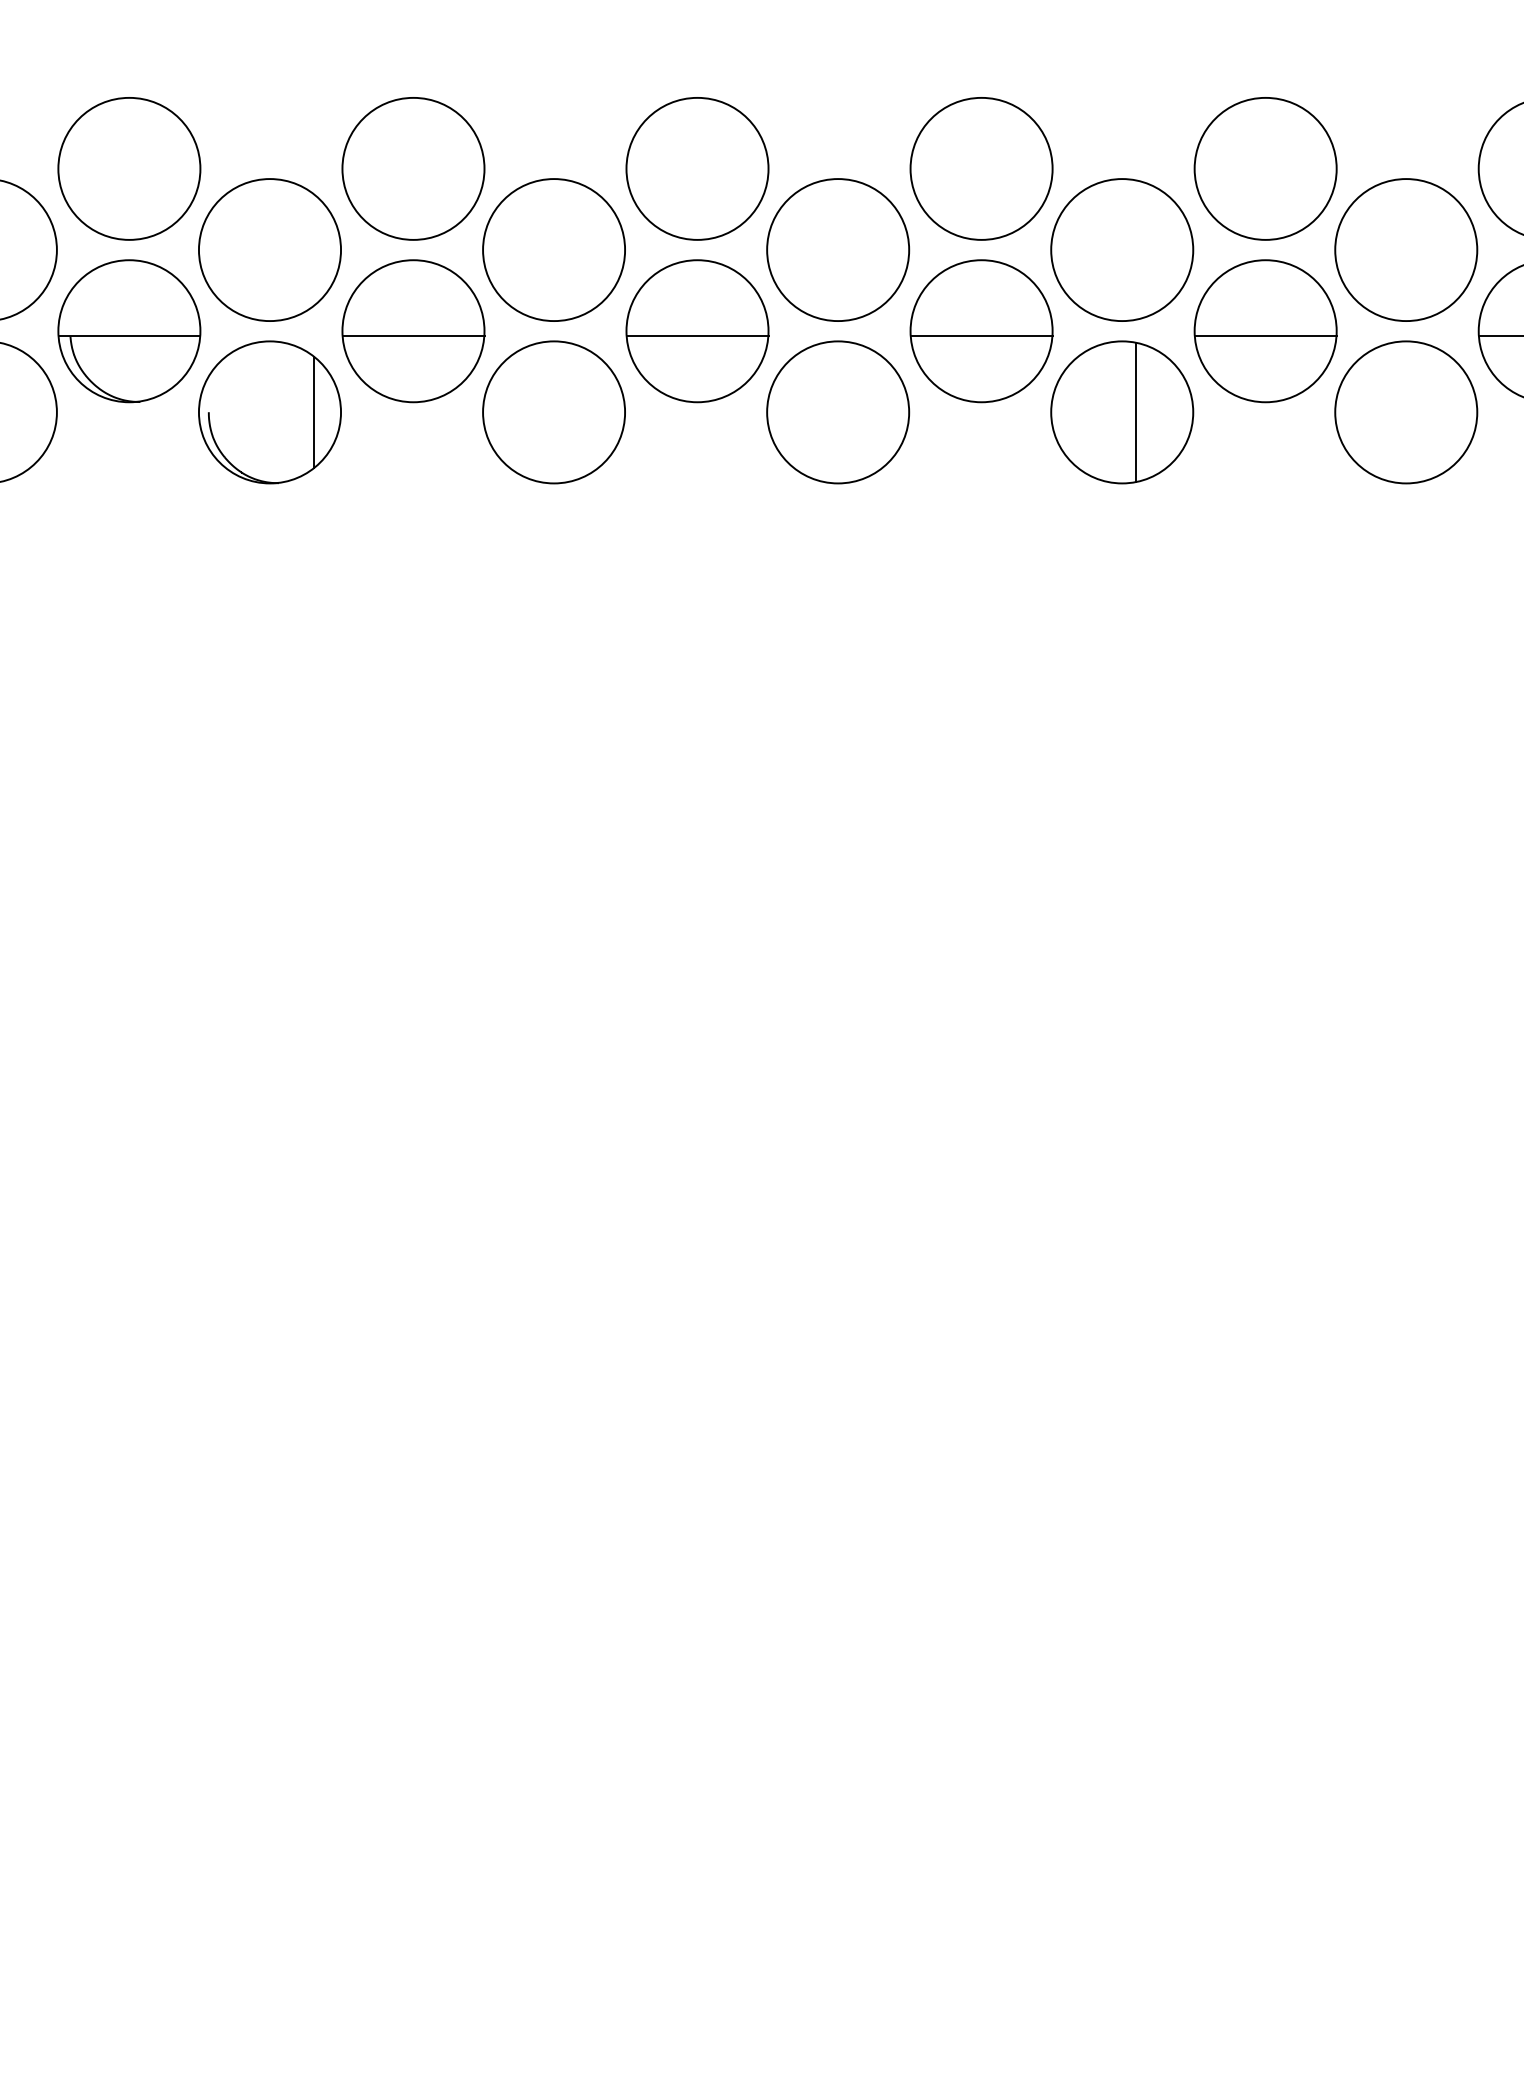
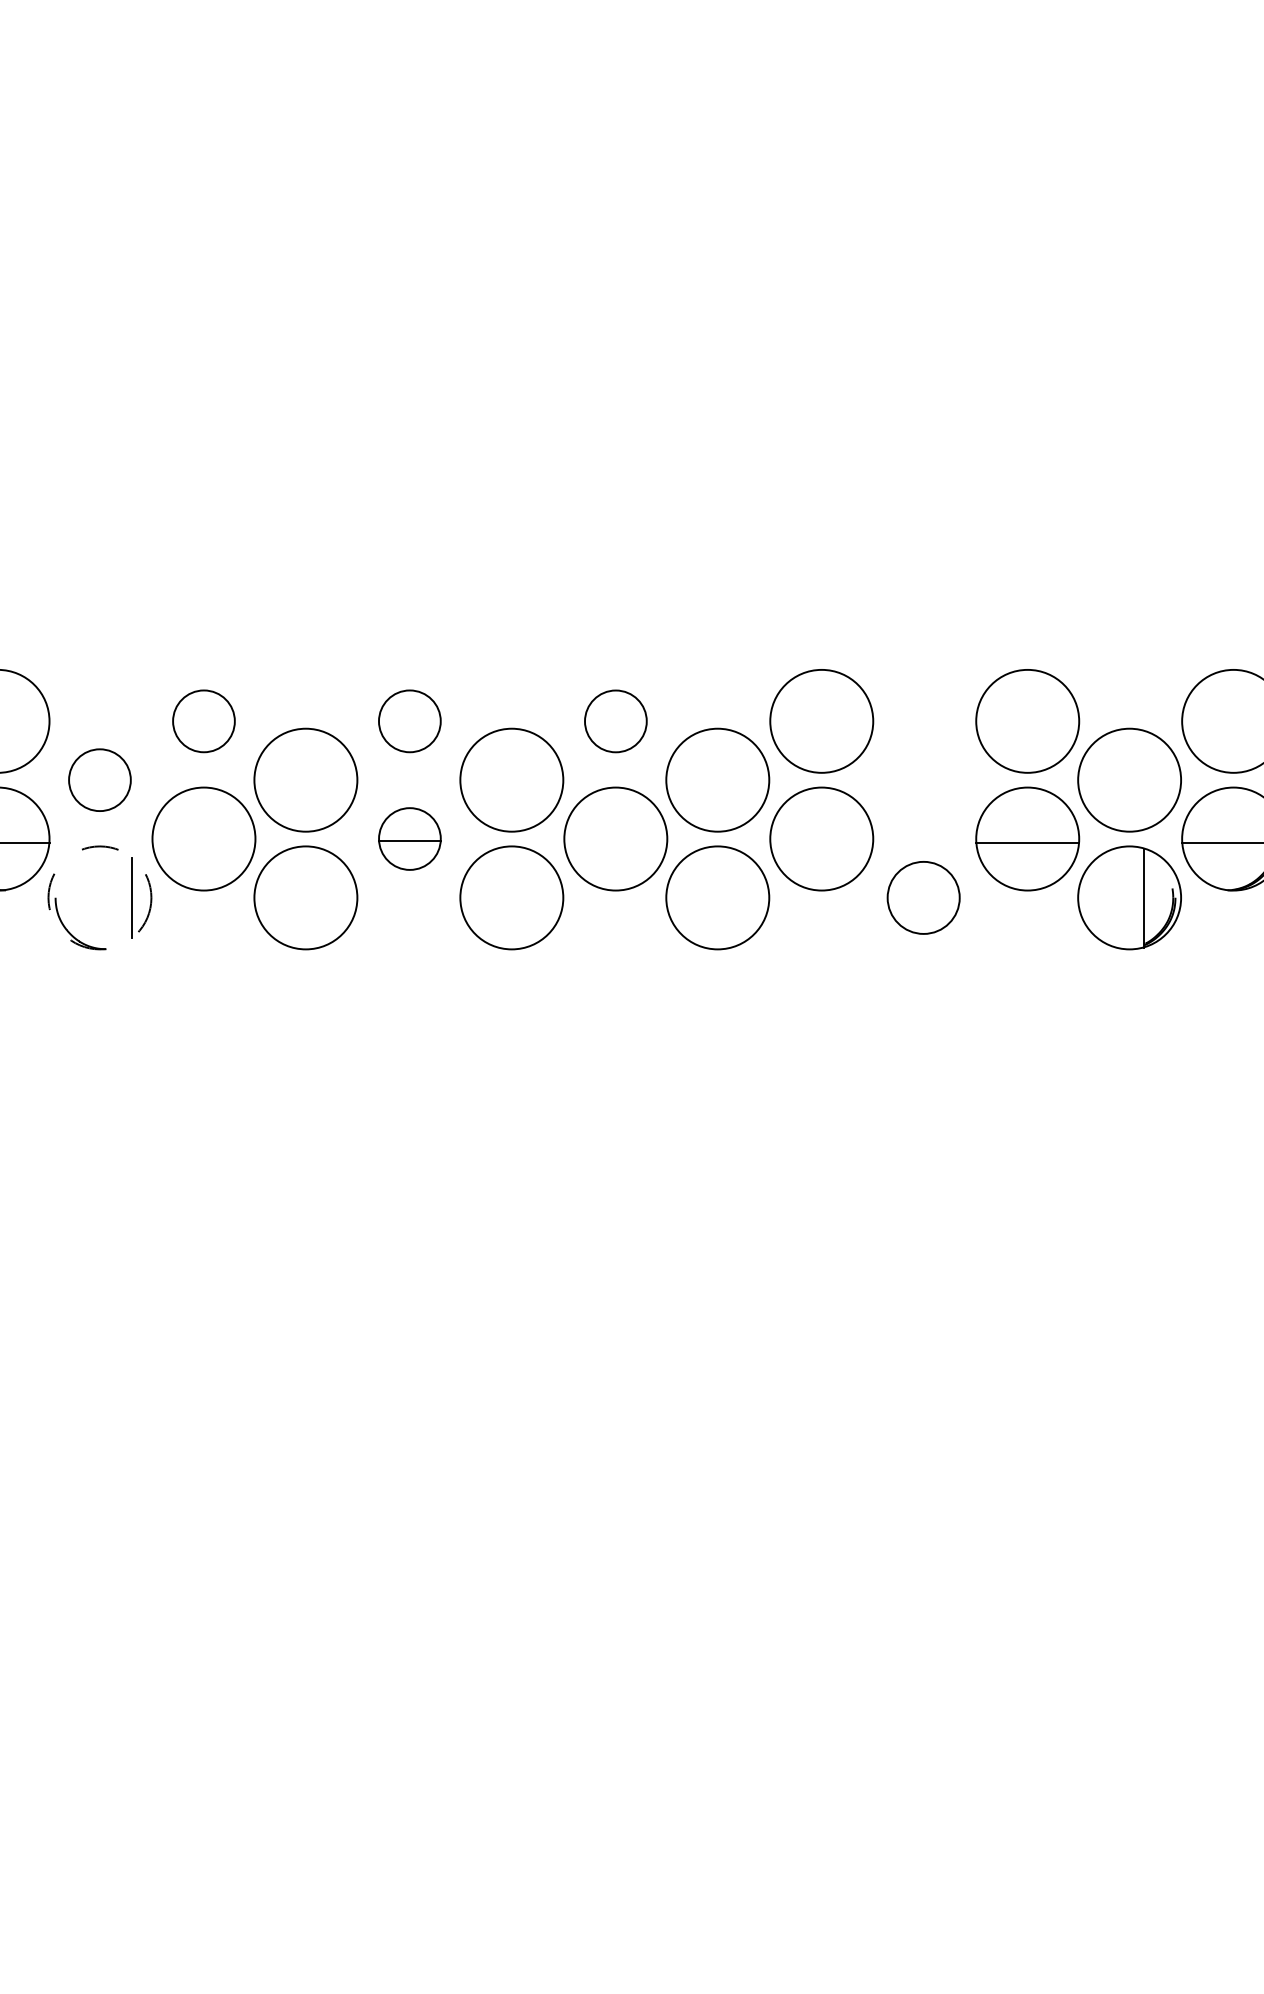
circle: (412, 167) -> (203, 720), size x0.6
circle: (696, 167) -> (409, 720), size x0.6
circle: (981, 169) -> (615, 721), size x0.6
circle: (269, 249) -> (99, 779), size x0.6
circle: (1405, 249) -> (923, 779), removed
part: (696, 330) -> (409, 838), size x0.6
line: (412, 335) -> (203, 842), removed
line: (981, 335) -> (615, 842), removed
line: (1265, 335) -> (821, 842), removed
circle: (269, 411) -> (99, 897), solid -> dashed
line: (1135, 411) -> (727, 897), removed
circle: (1405, 411) -> (923, 897), size x0.7

